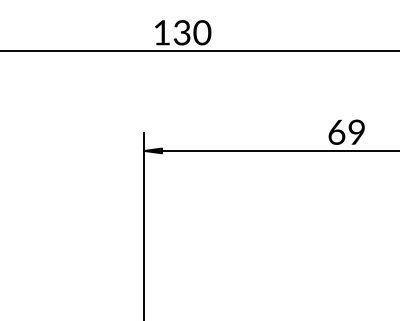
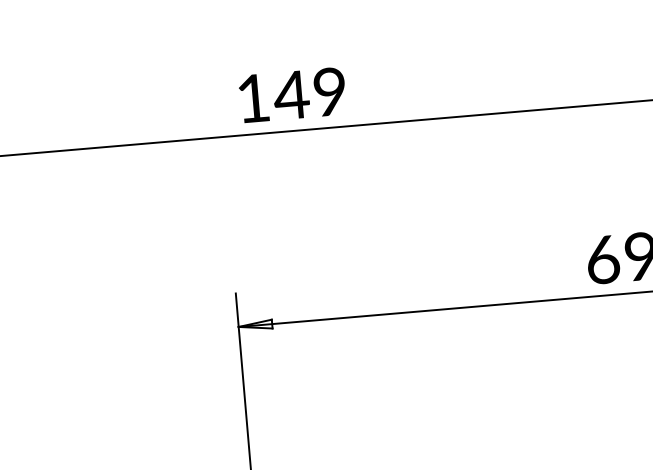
text: (191, 32) -> (309, 93), 130 -> 149

